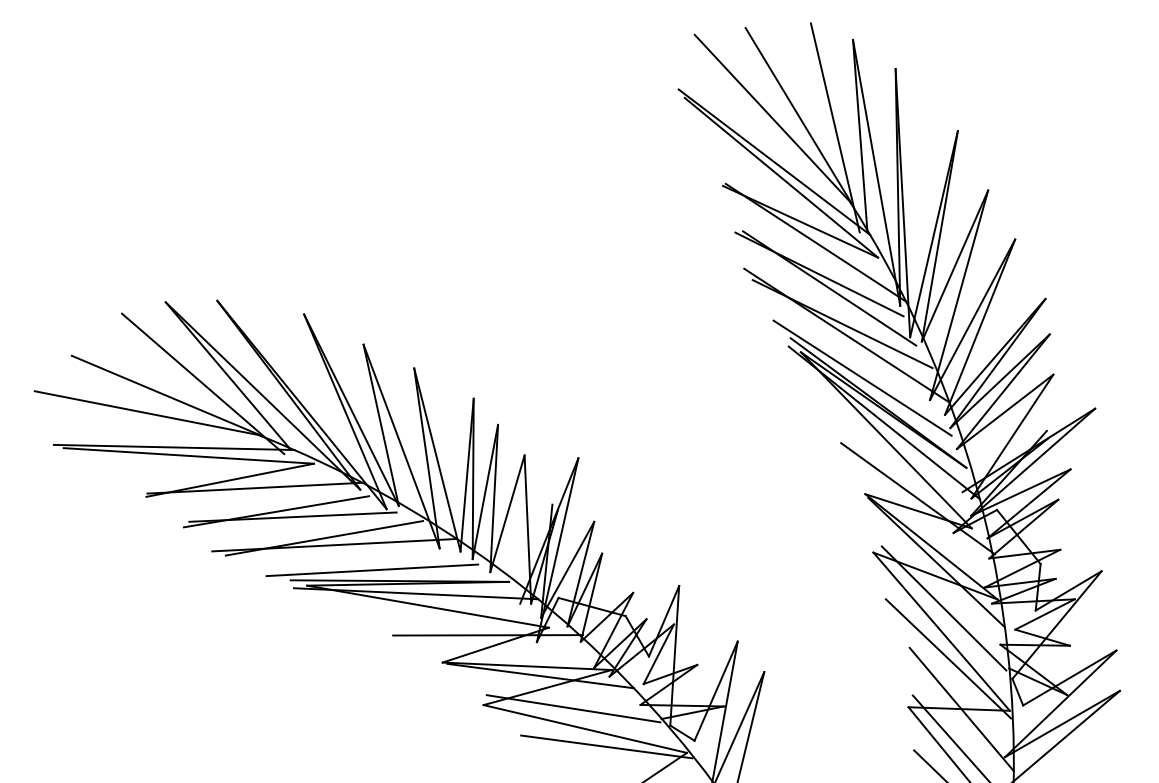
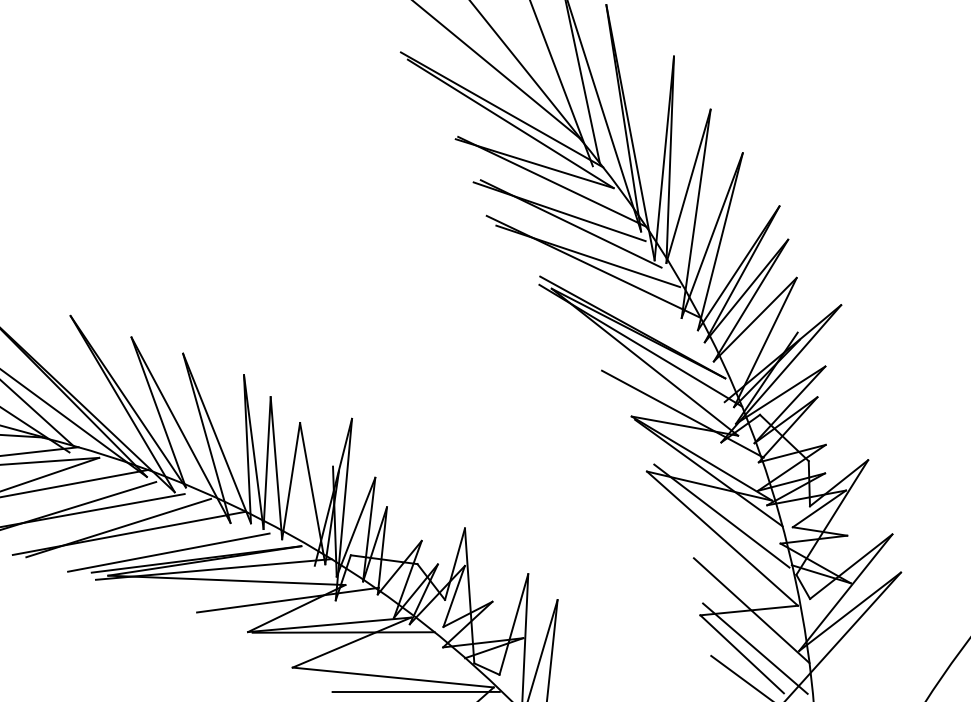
line: (862, 377) -> (614, 305), removed
line: (948, 658) -> (732, 563), removed
line: (573, 708) -> (379, 659), removed

